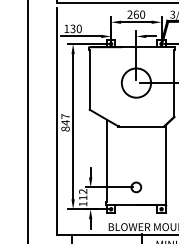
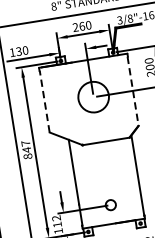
line: (89, 79) -> (44, 101), solid -> dashed
line: (174, 84) -> (133, 92), solid -> dashed

